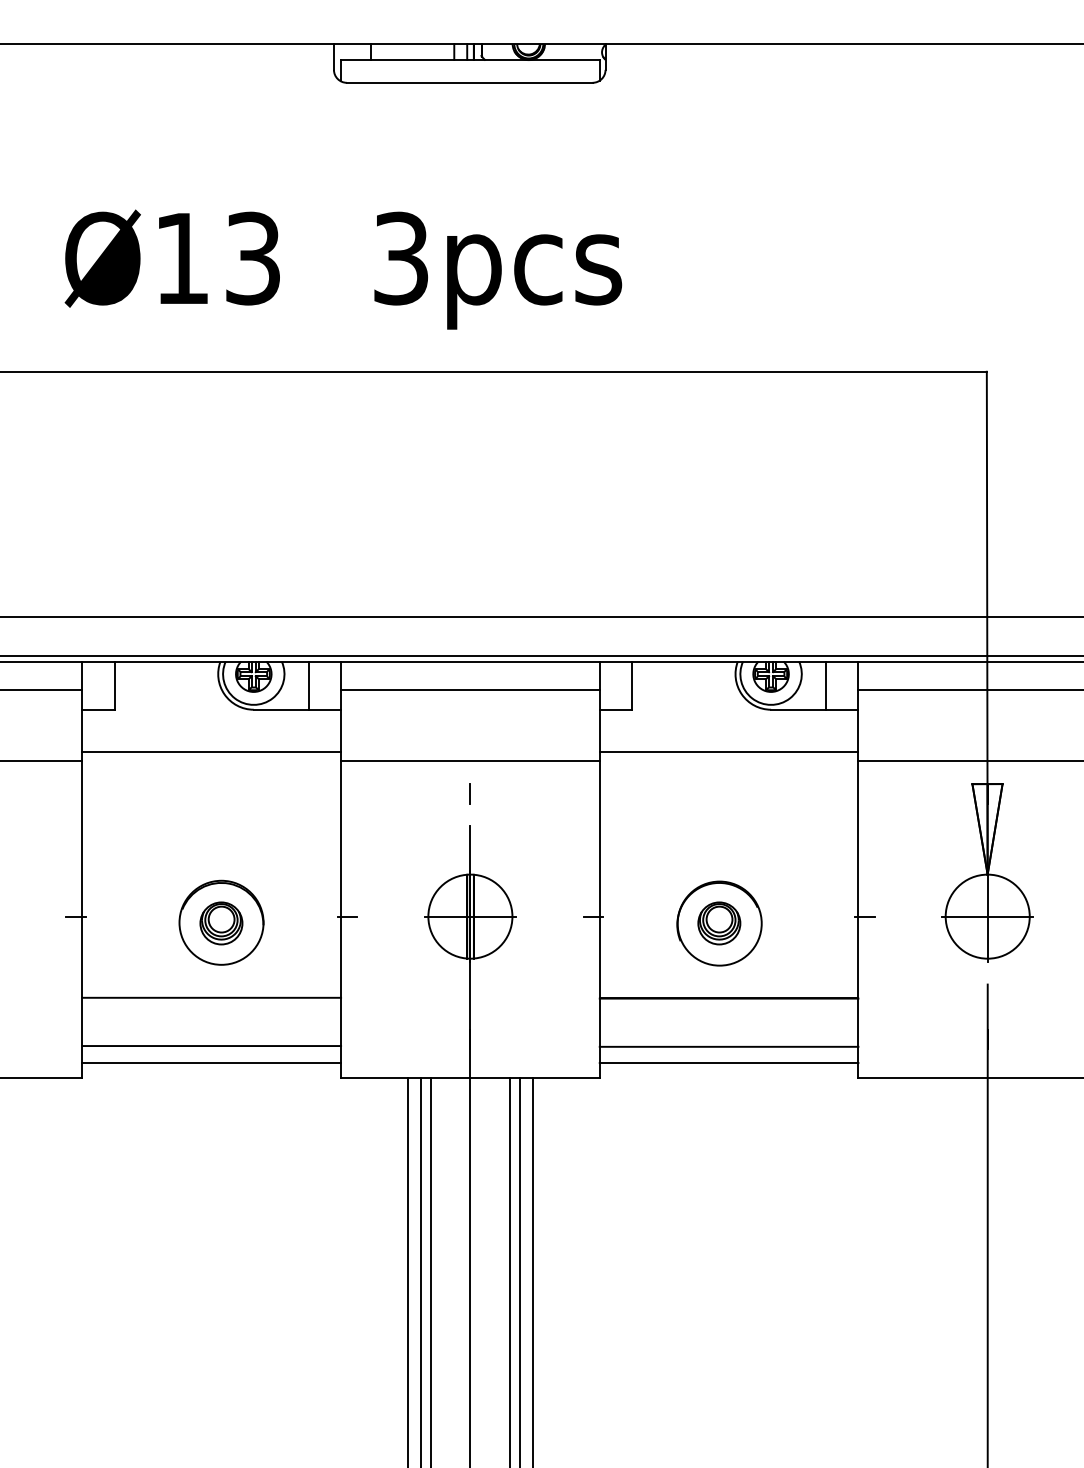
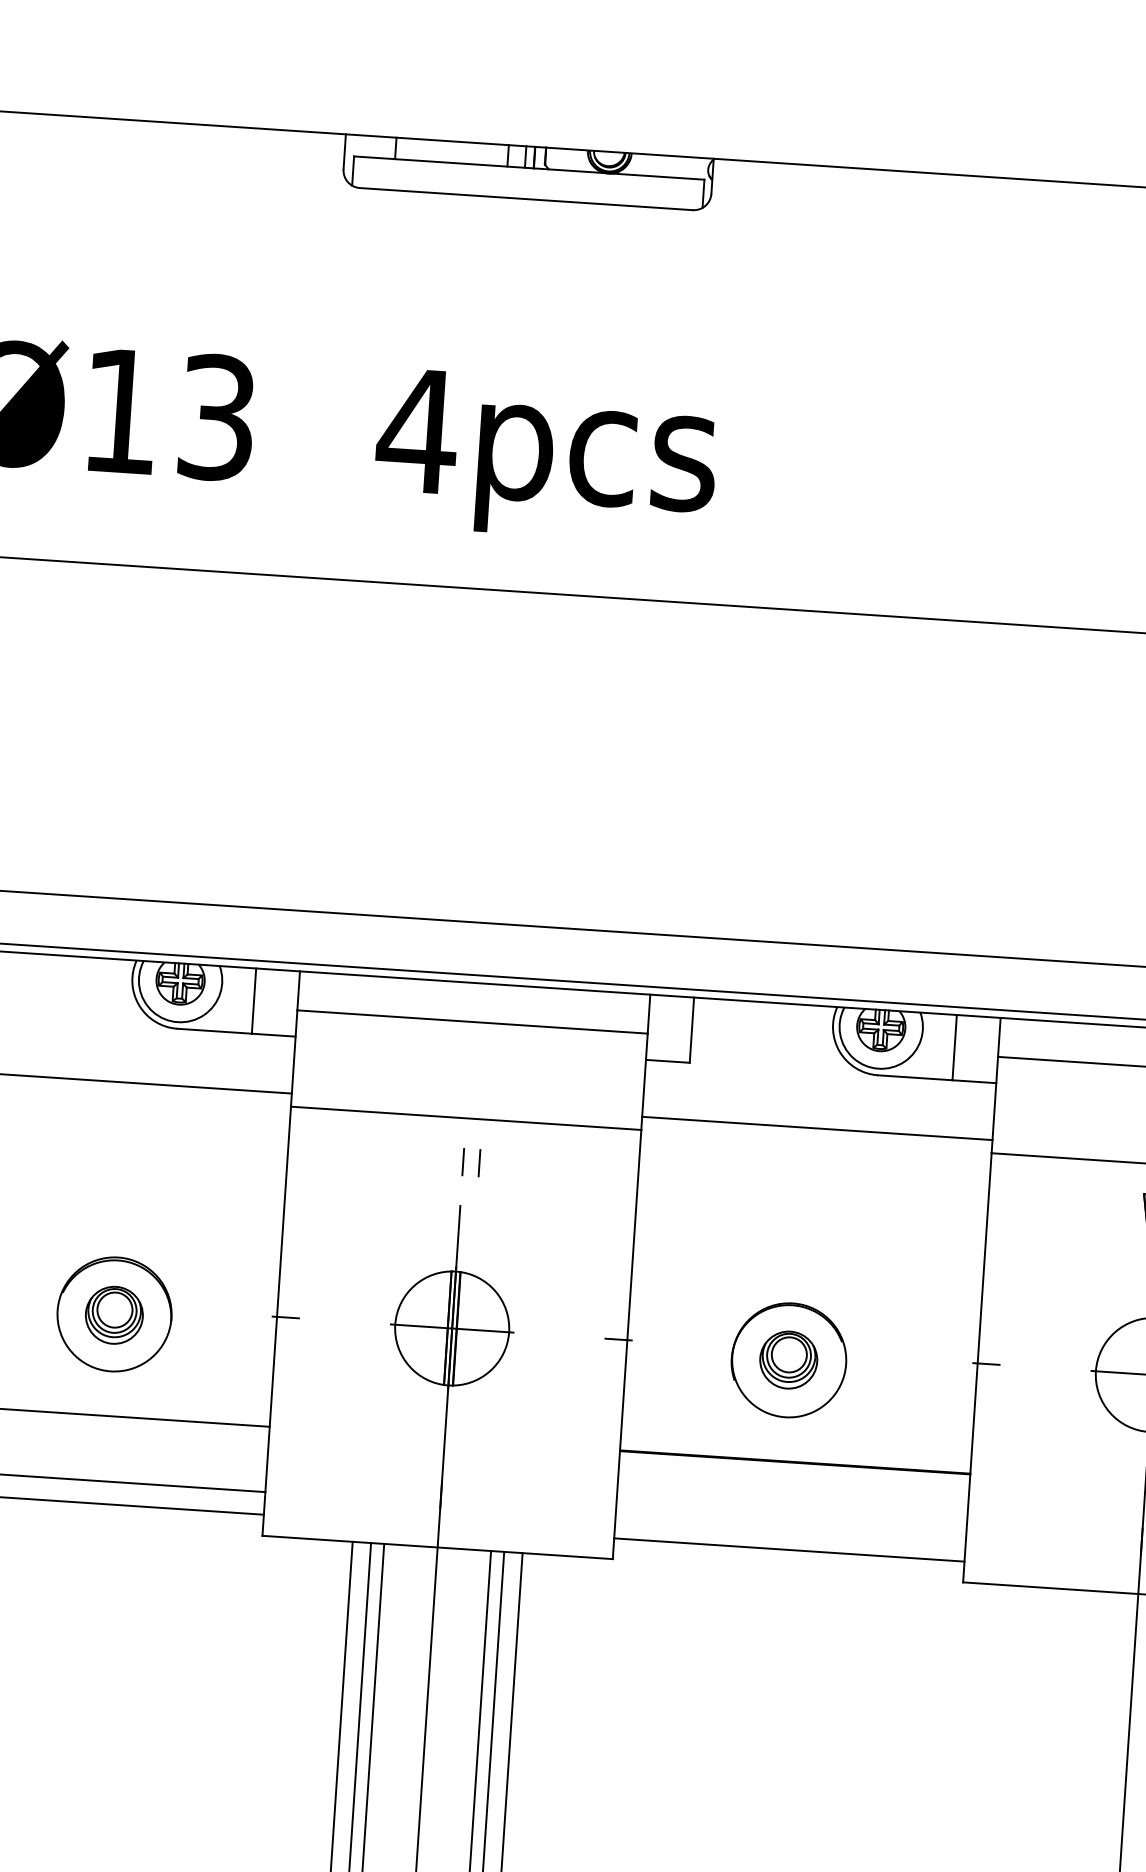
text: (400, 258) -> (416, 430), 3pcs -> 4pcs
line: (481, 793) -> (478, 1162), added
line: (728, 1046) -> (790, 1527), removed

